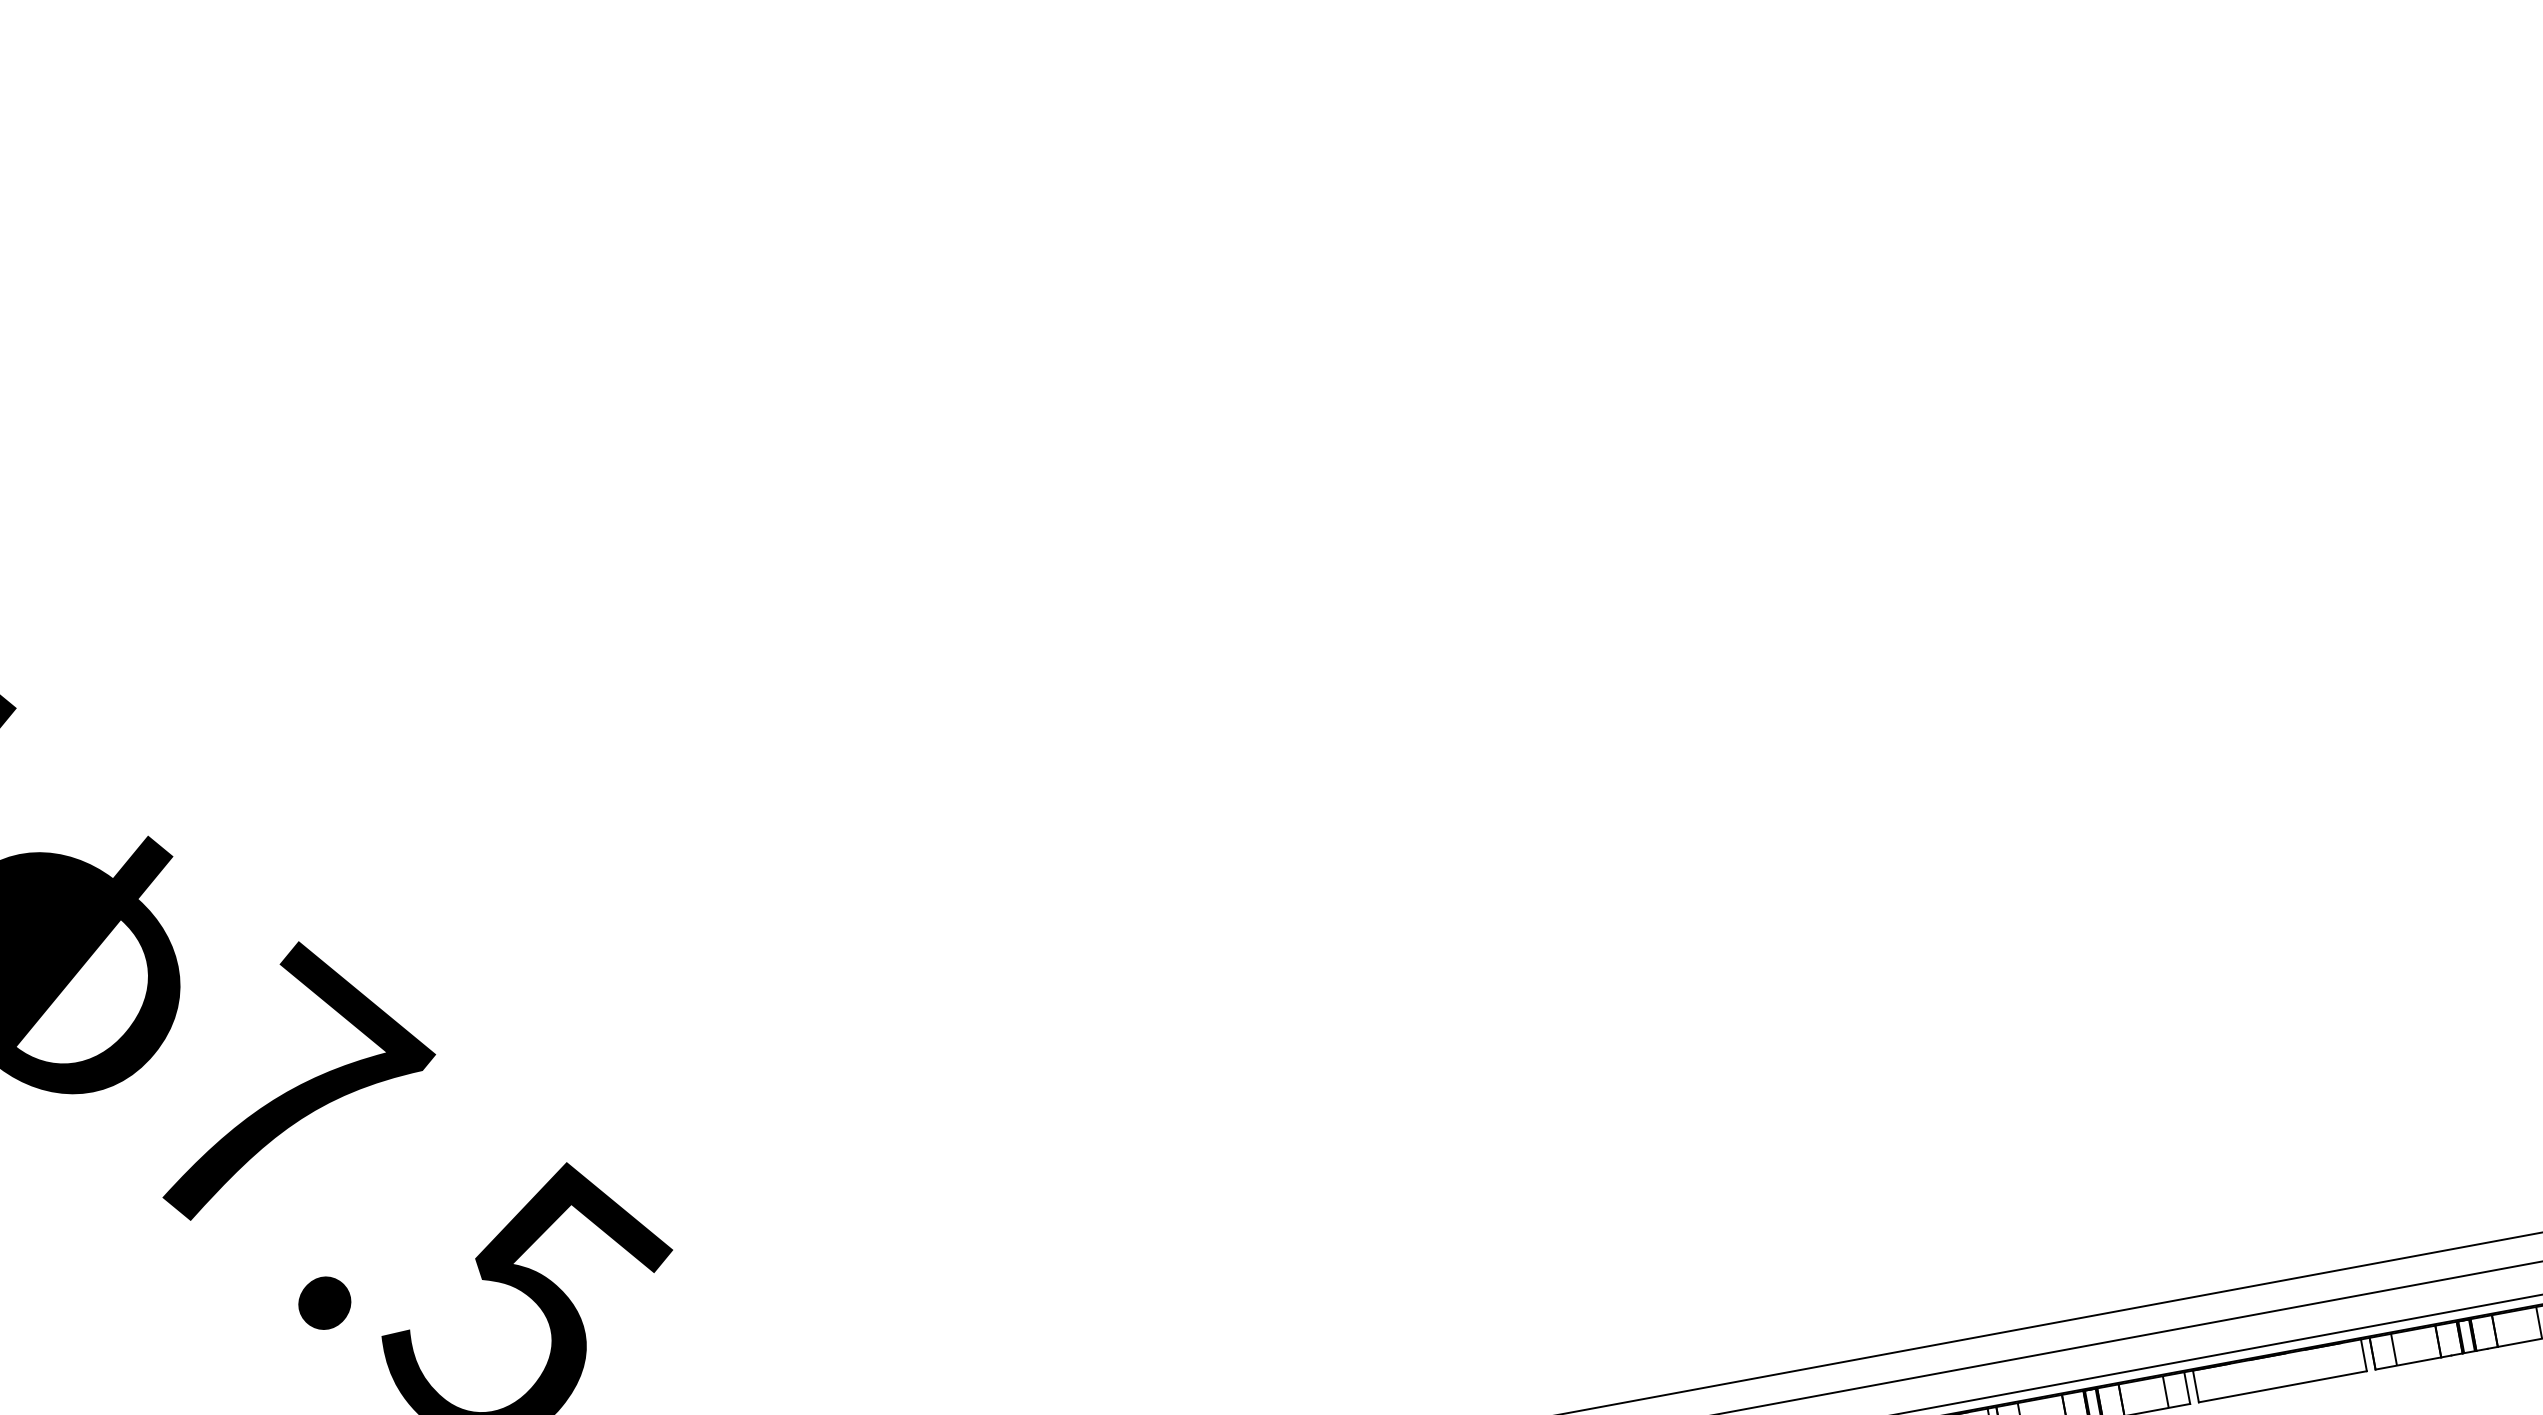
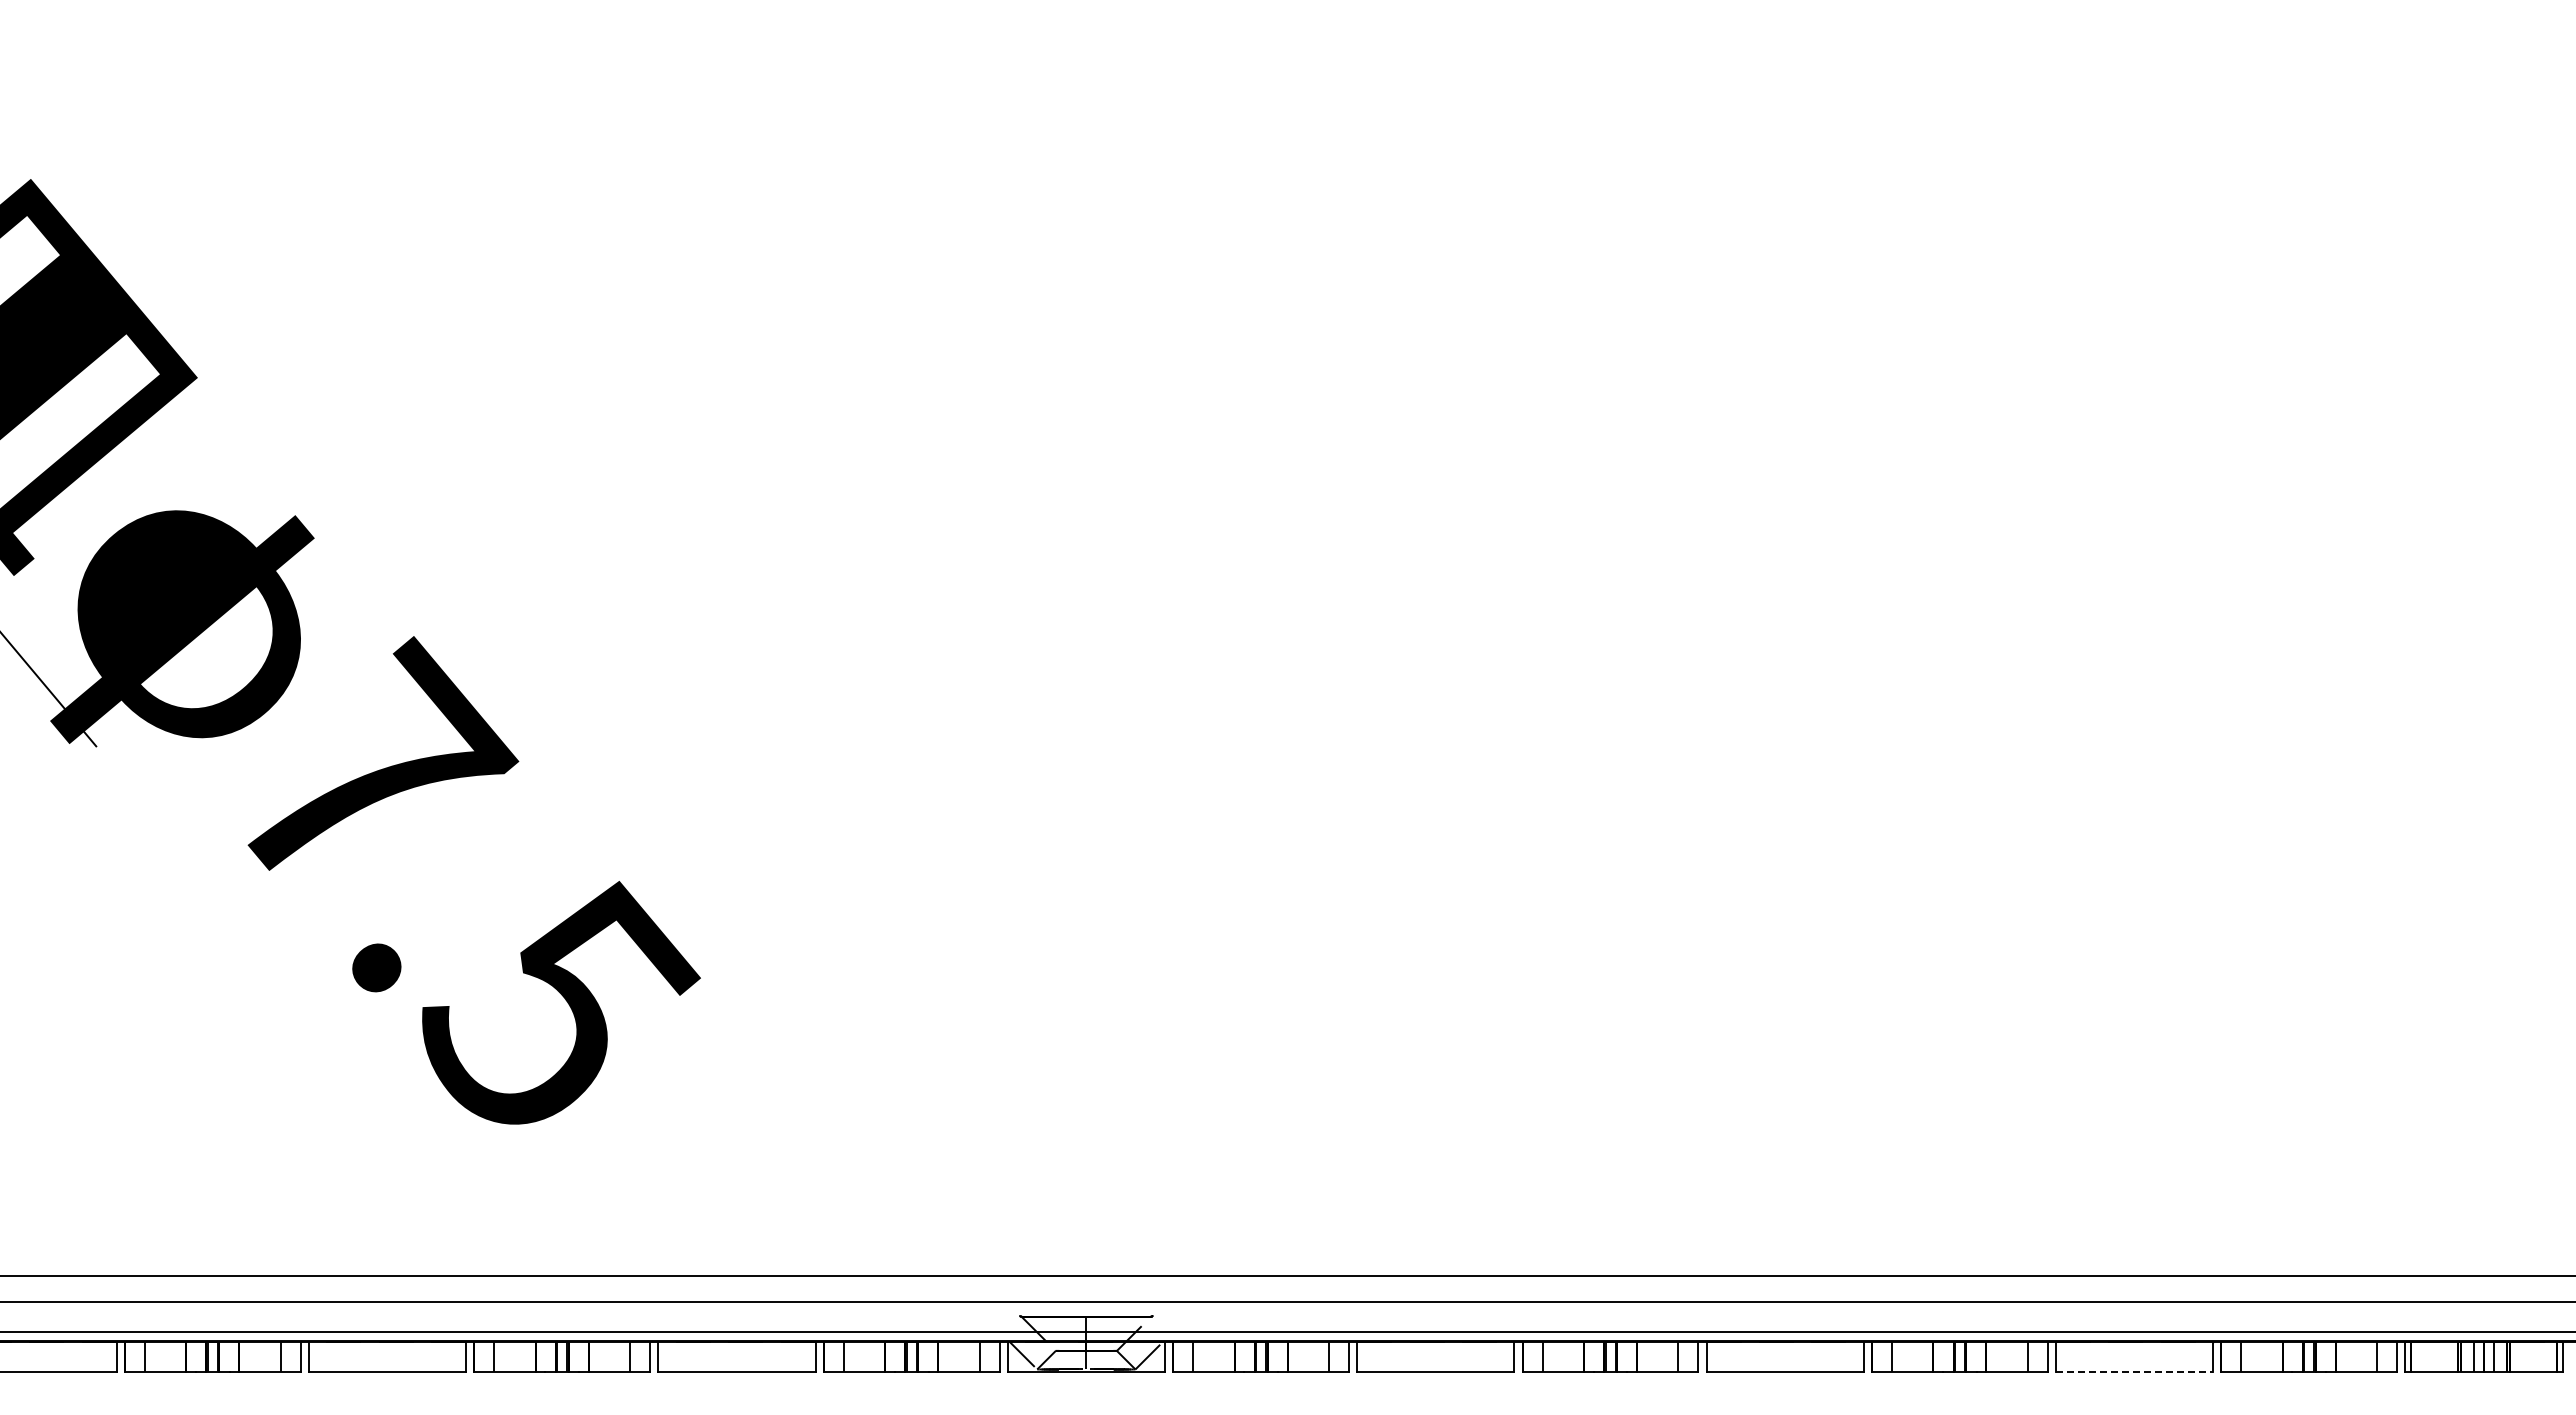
line: (2282, 1386) -> (2134, 1371), solid -> dashed

